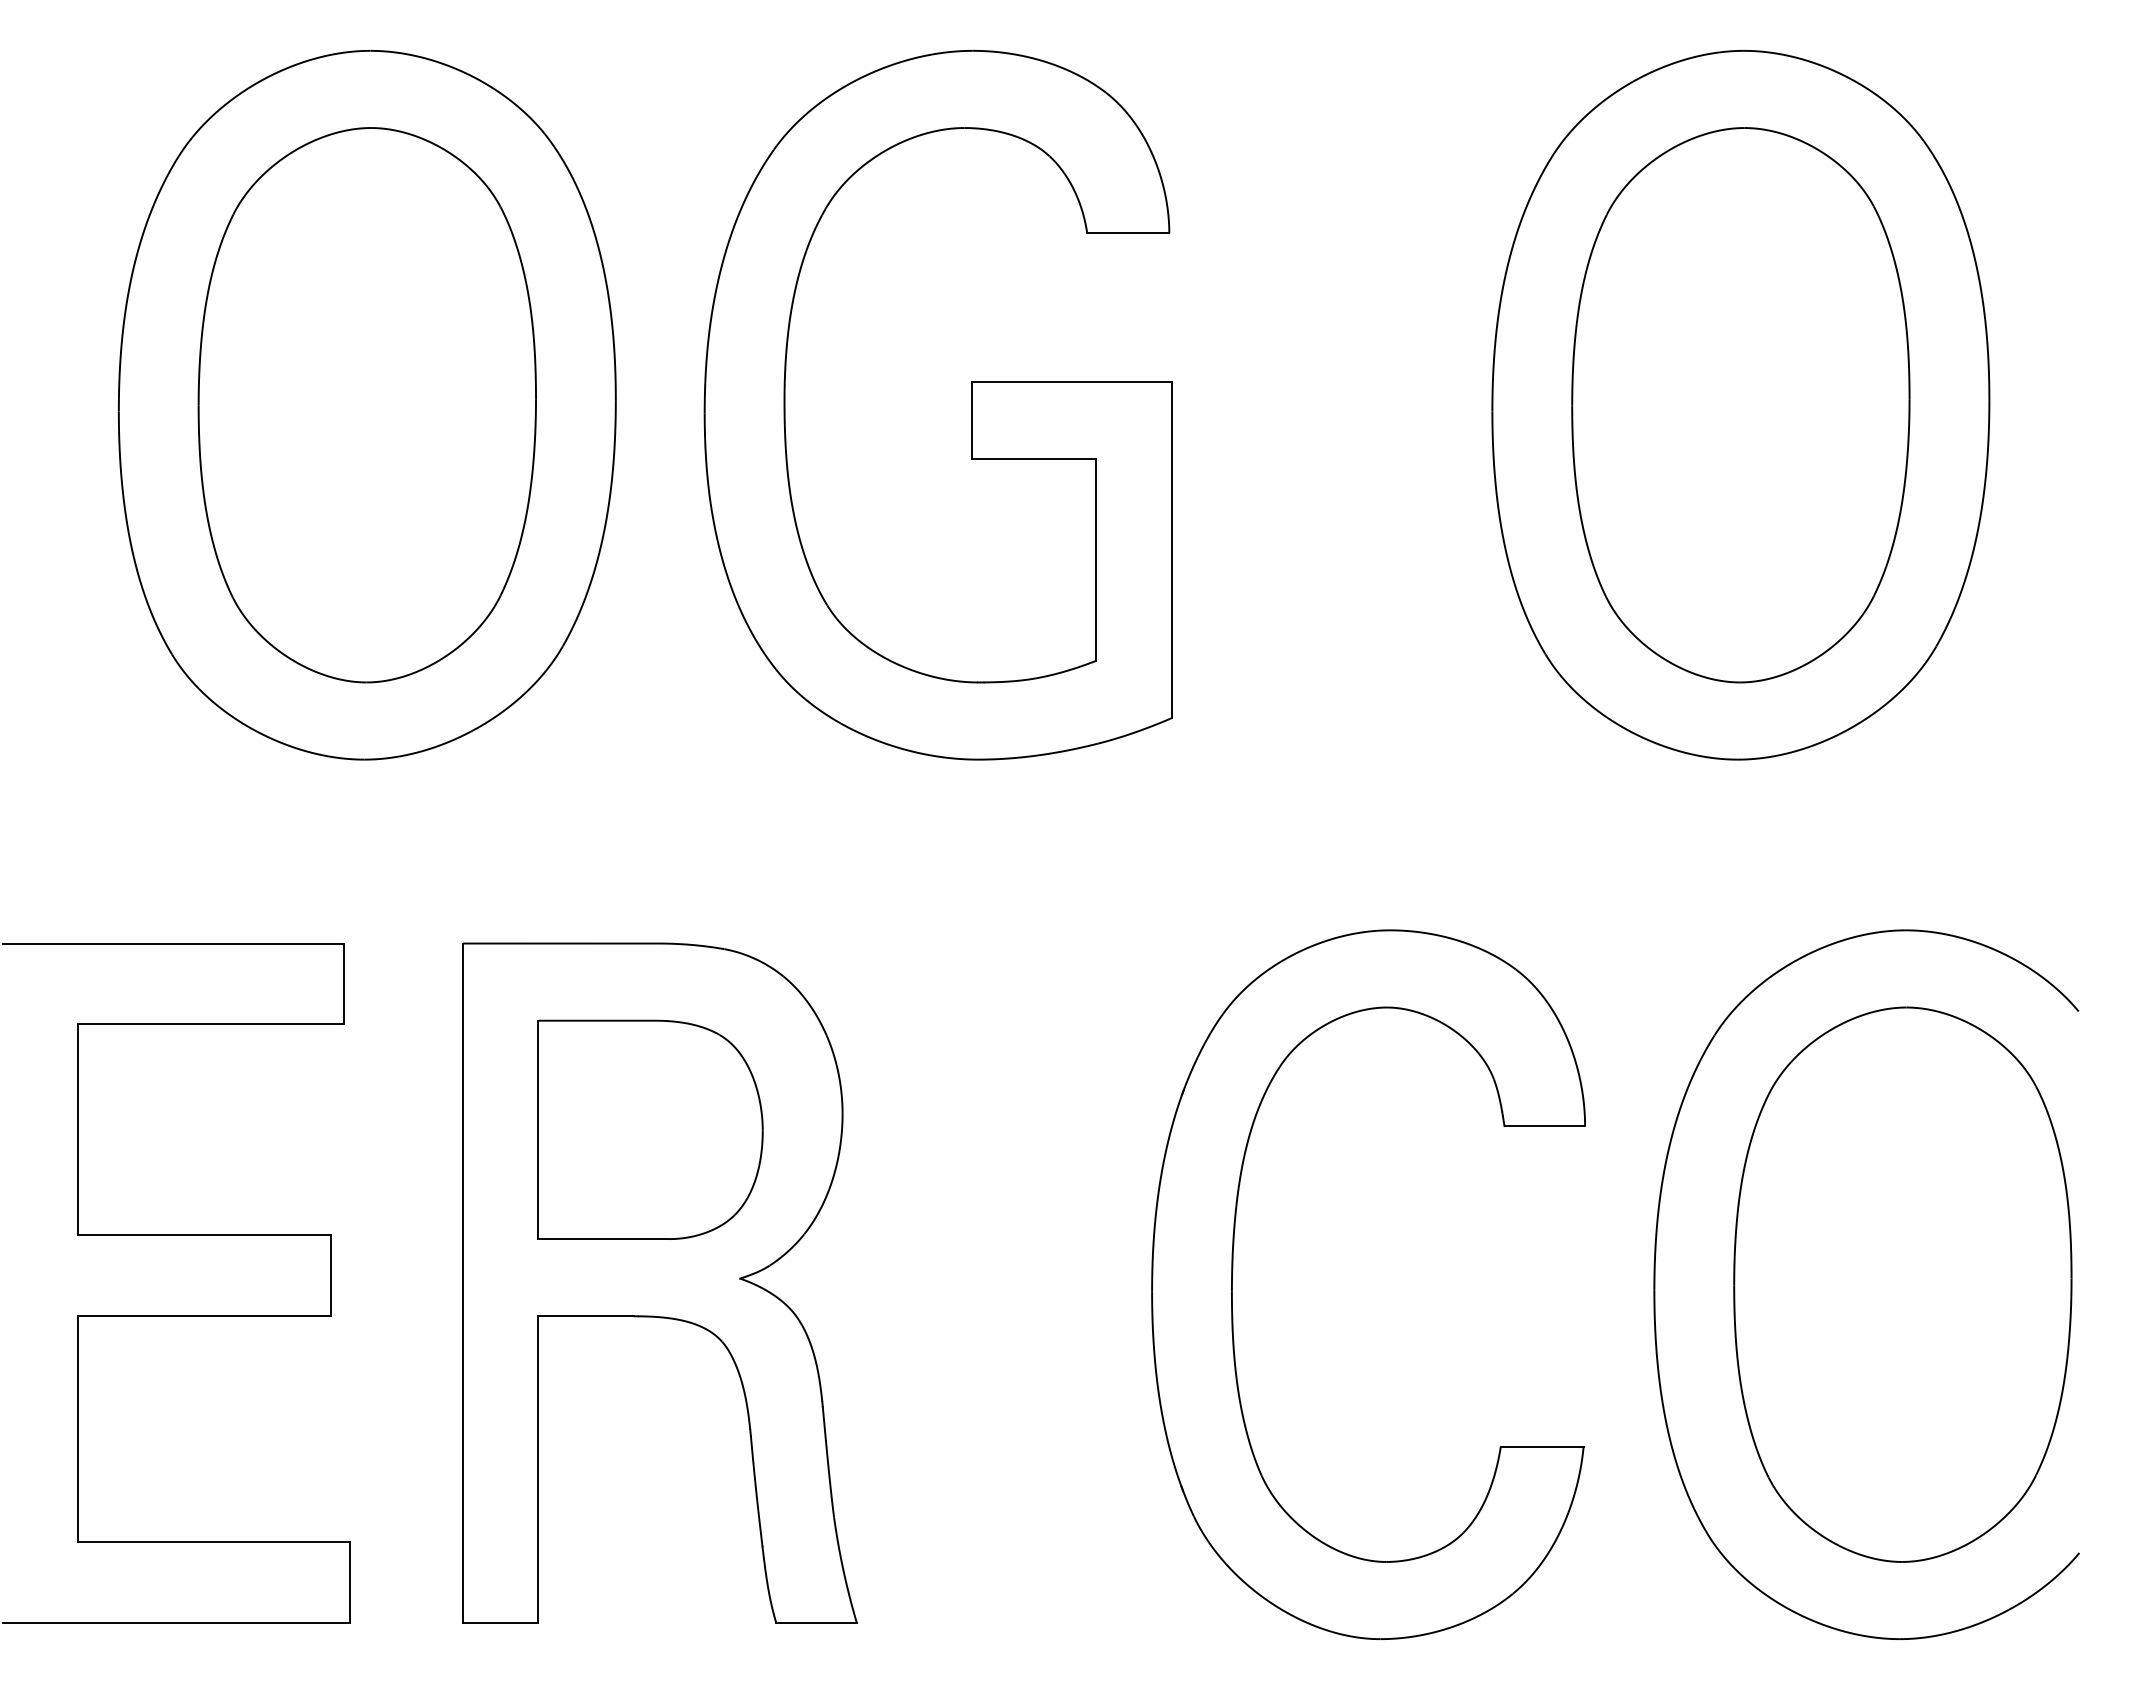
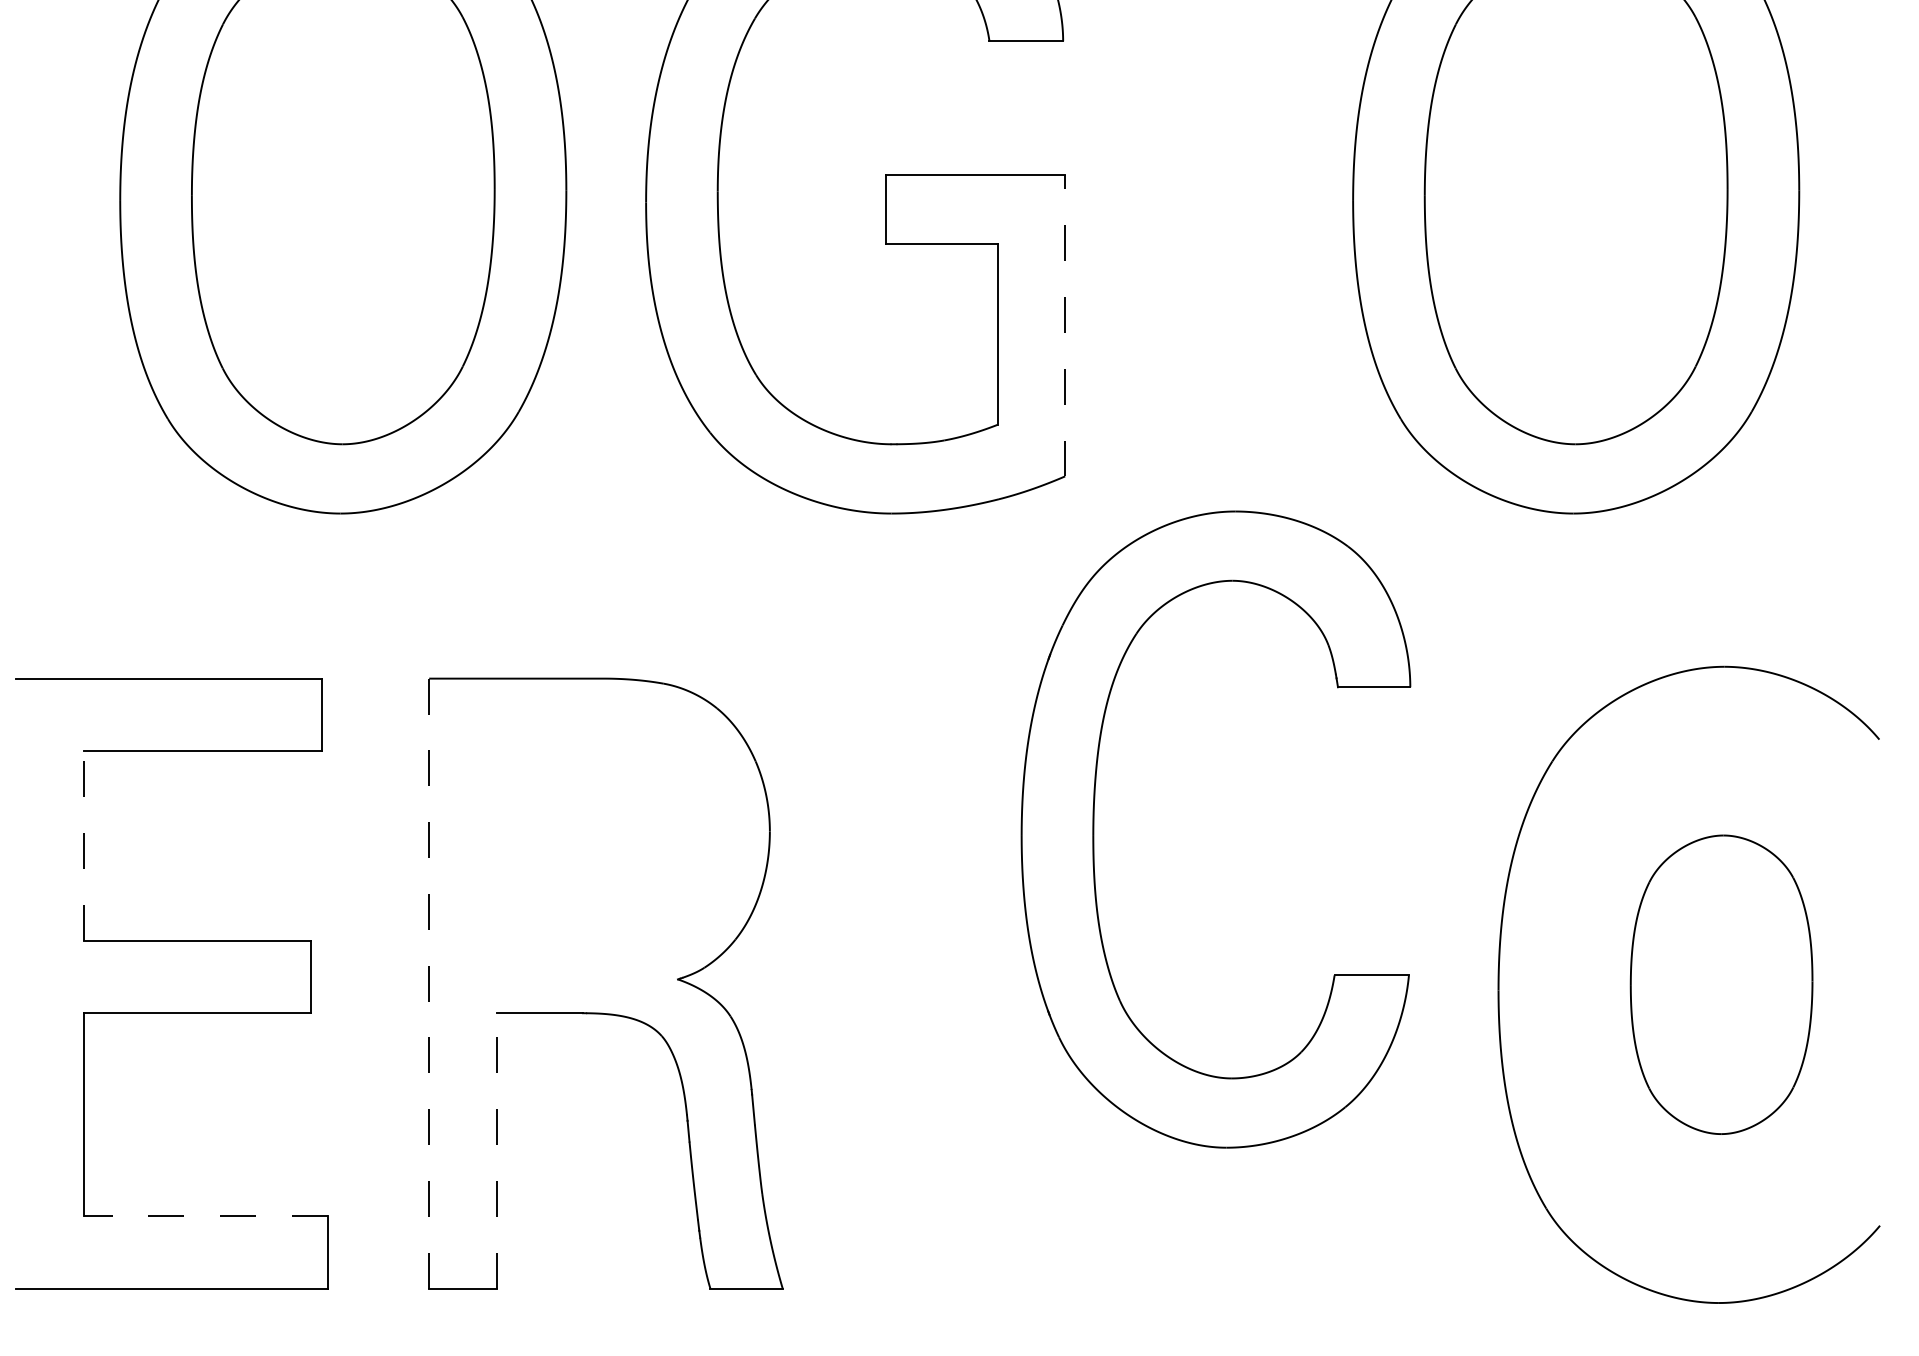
line: (1171, 549) -> (1065, 324), solid -> dashed
line: (78, 1129) -> (84, 845), solid -> dashed
part: (650, 1129) -> (597, 845), removed
part: (1233, 1271) -> (1094, 817), moved
line: (463, 1283) -> (429, 983), solid -> dashed
part: (1902, 1284) -> (1721, 984), size x0.6
line: (538, 1469) -> (496, 1150), solid -> dashed
line: (214, 1542) -> (206, 1216), solid -> dashed

